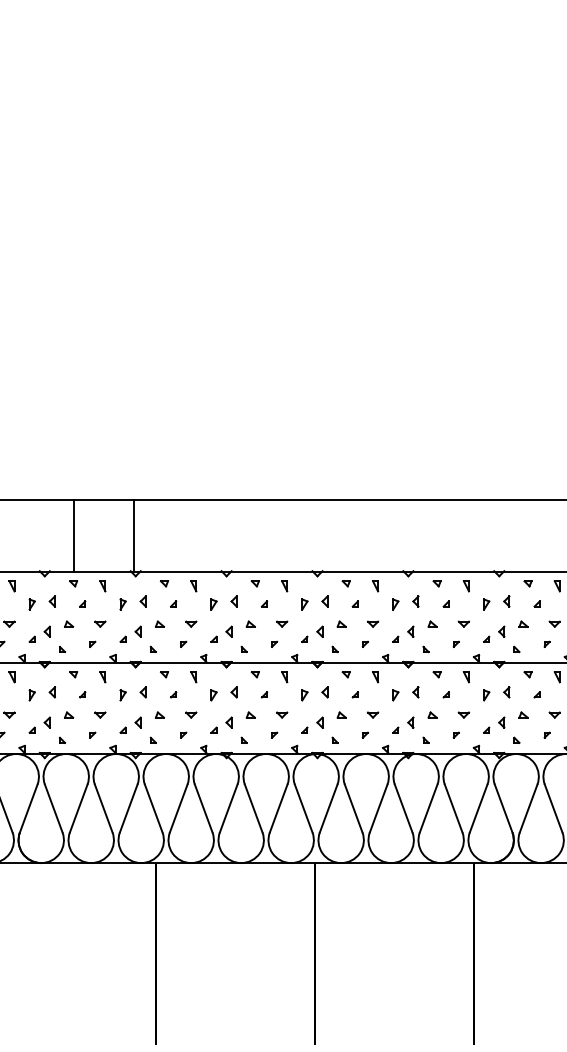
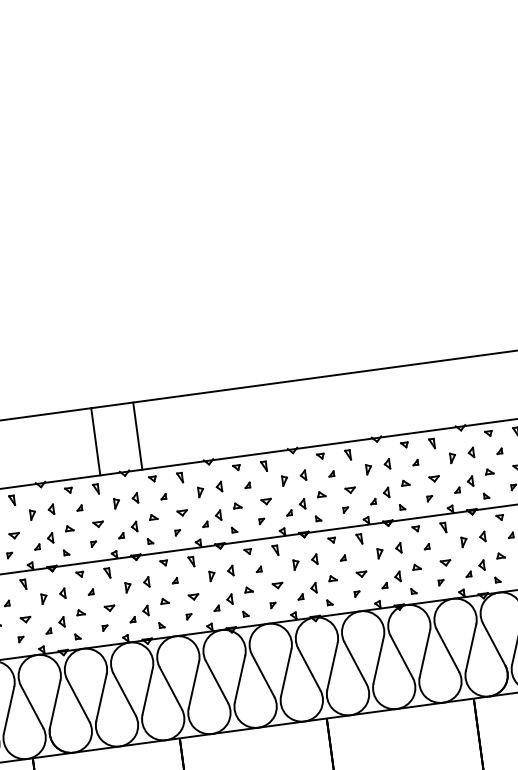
line: (74, 535) -> (95, 441), moved
line: (133, 535) -> (137, 435), moved

